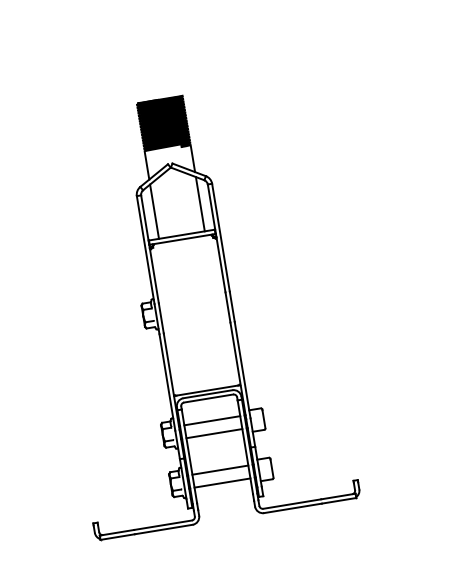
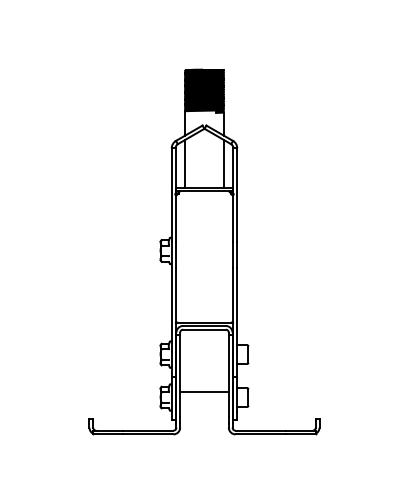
line: (212, 420) -> (204, 348), removed
line: (214, 433) -> (204, 360), removed
line: (222, 483) -> (204, 403), removed

